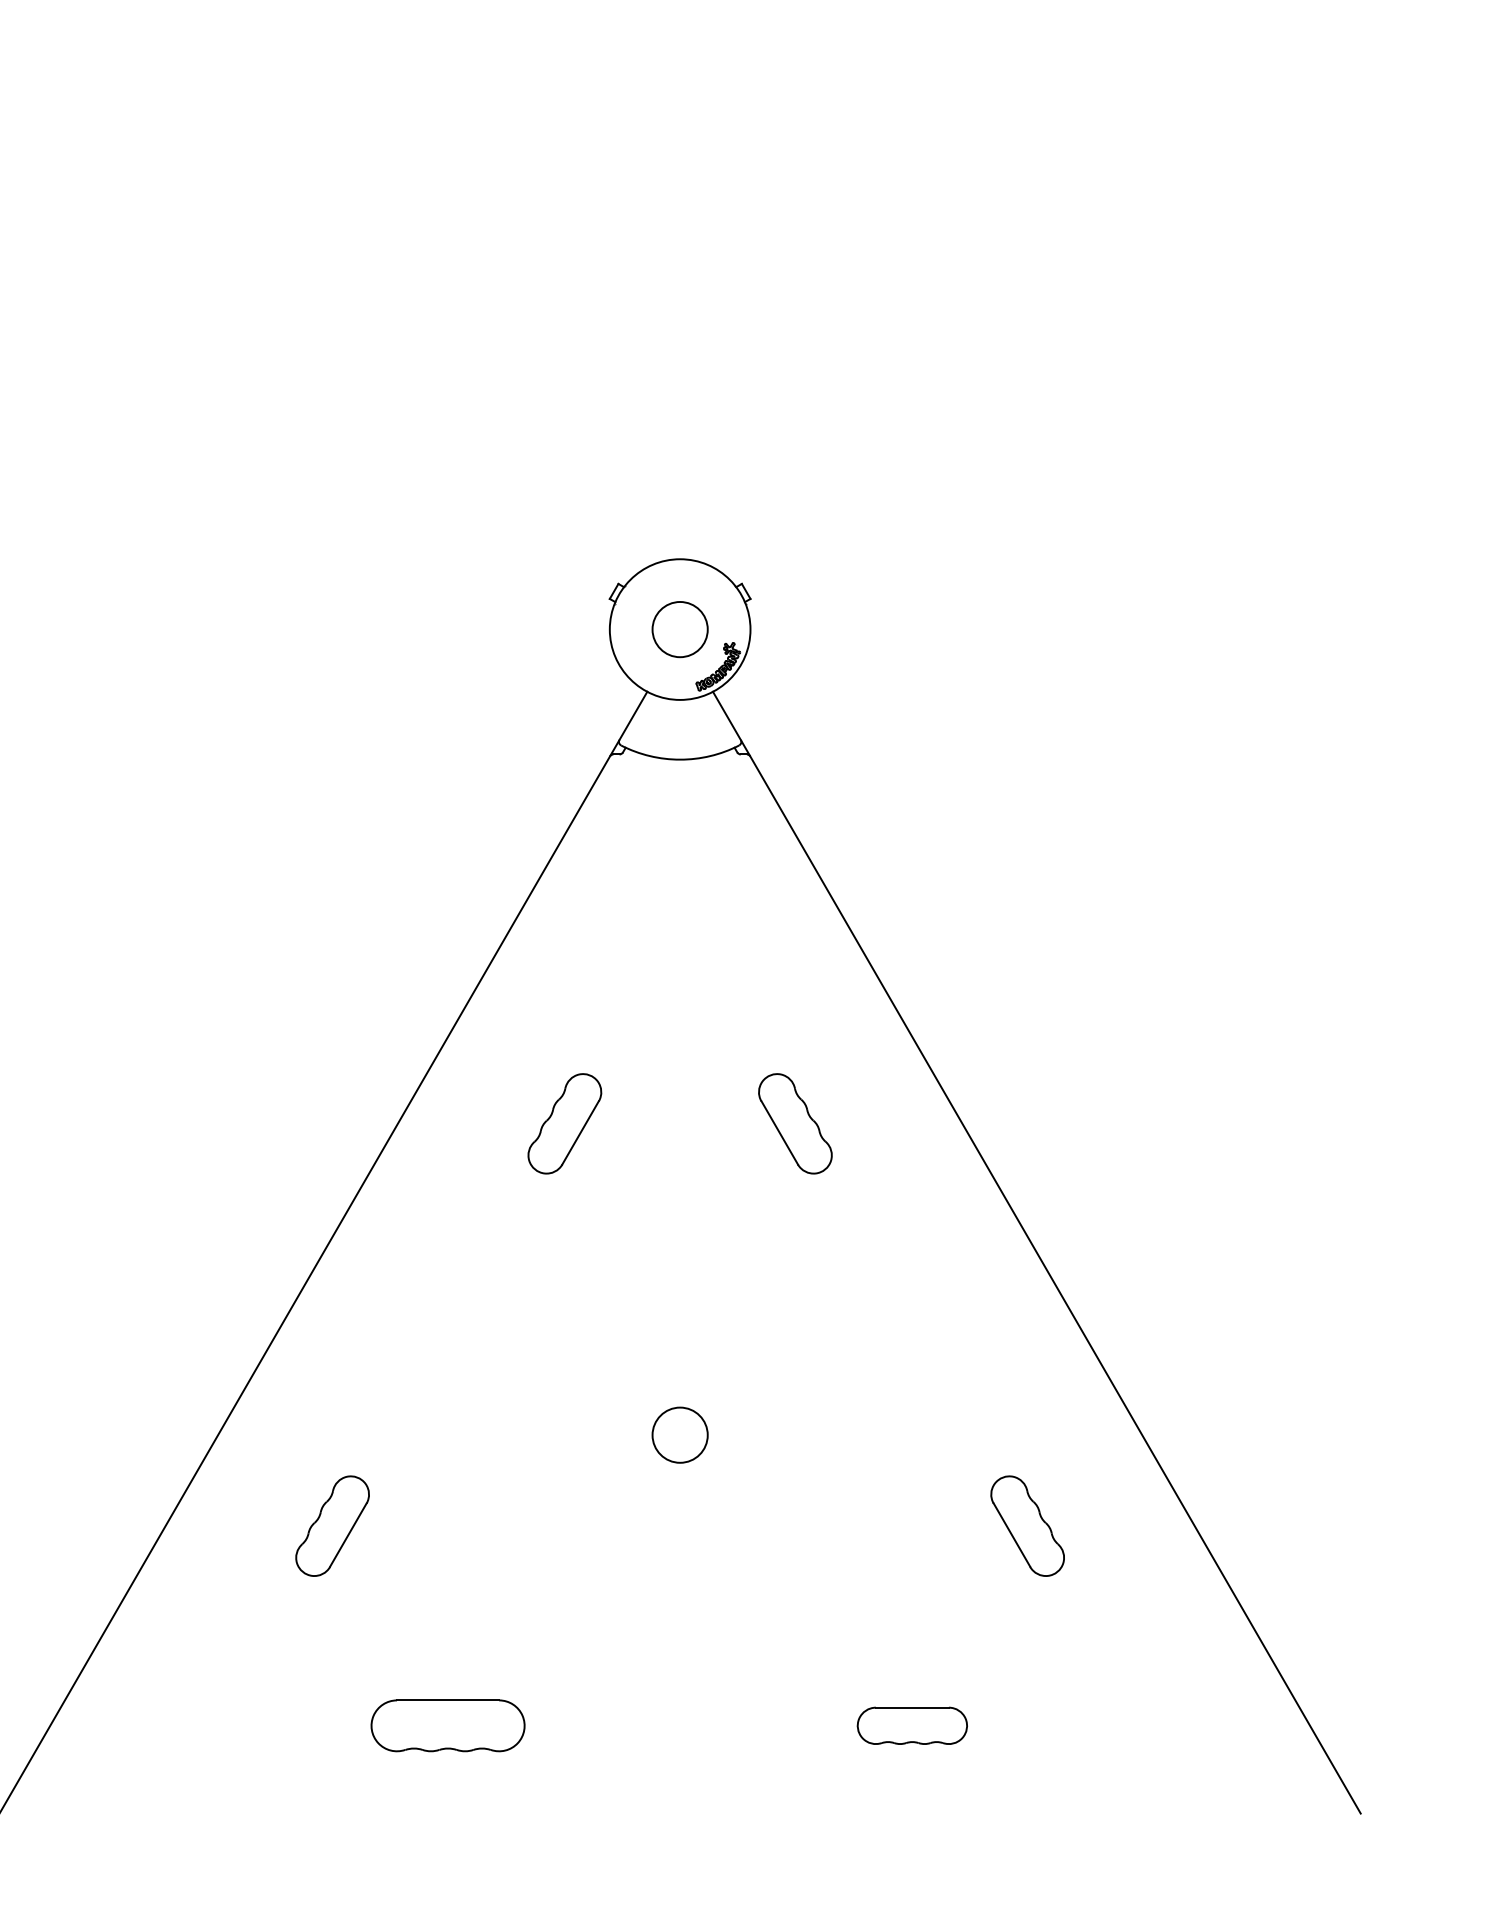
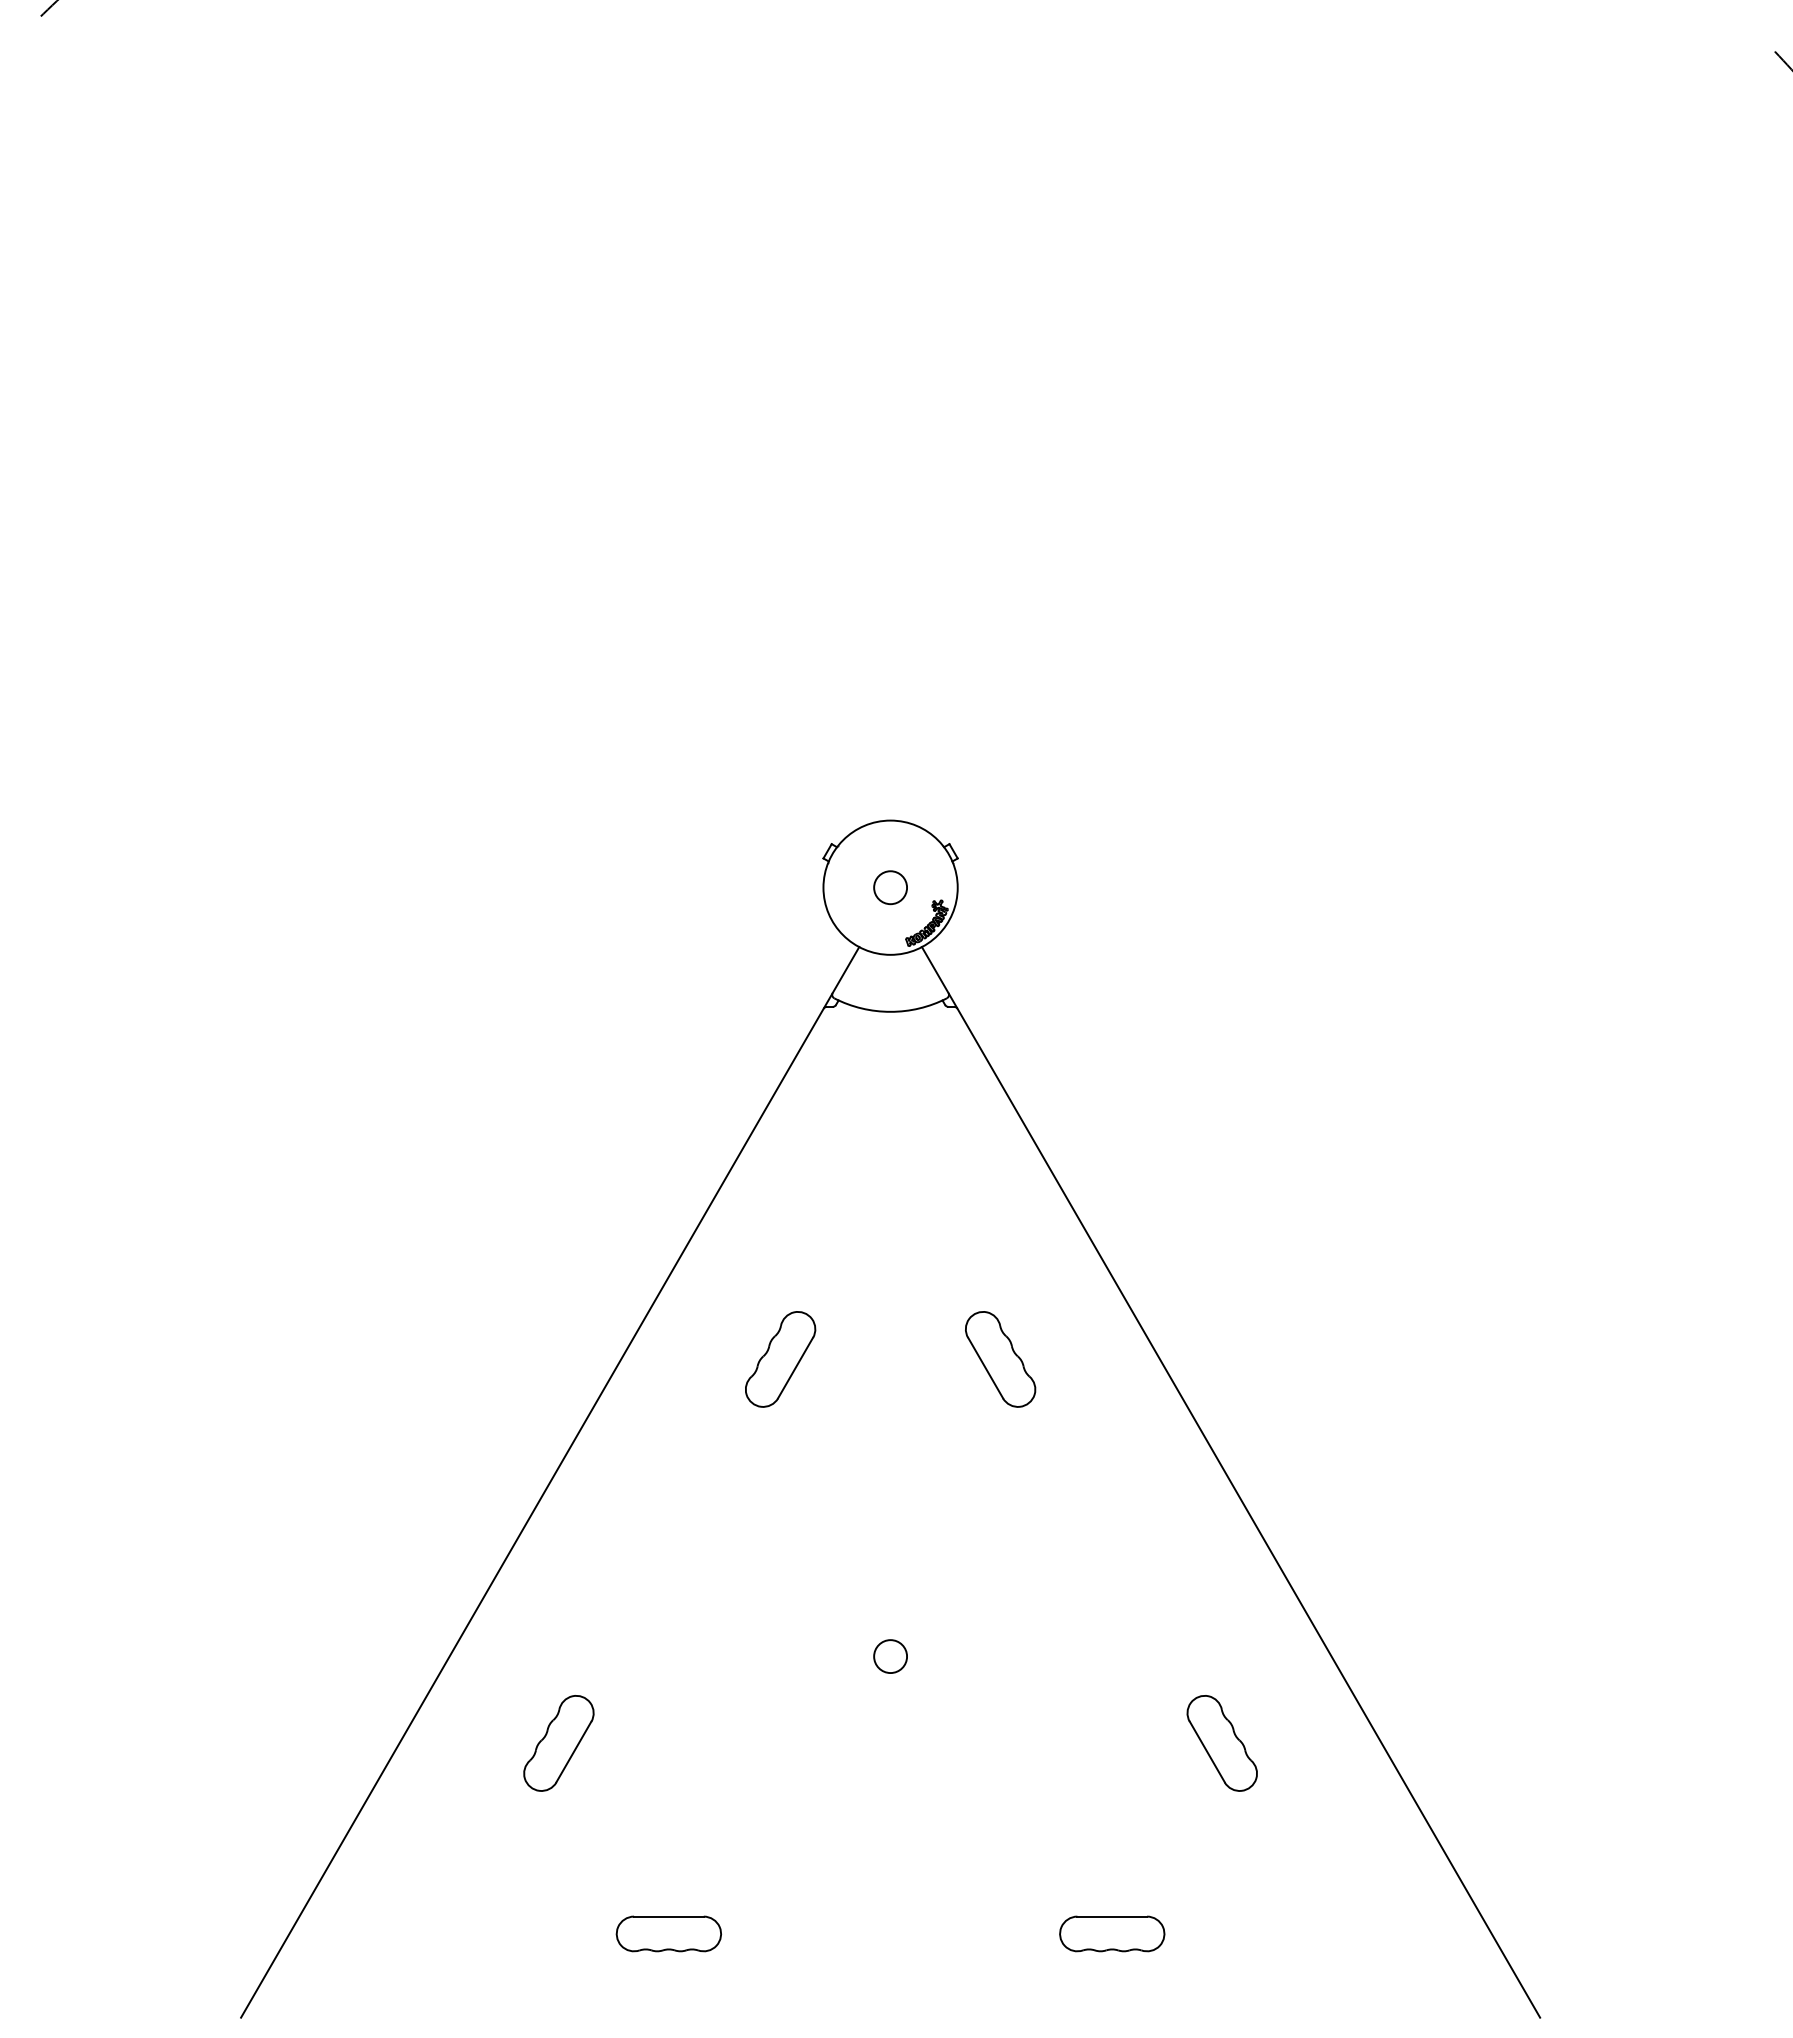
circle: (680, 629) -> (890, 887), size x0.62
circle: (680, 1435) -> (890, 1656), size x0.62
part: (447, 1725) -> (668, 1933), size x0.71

